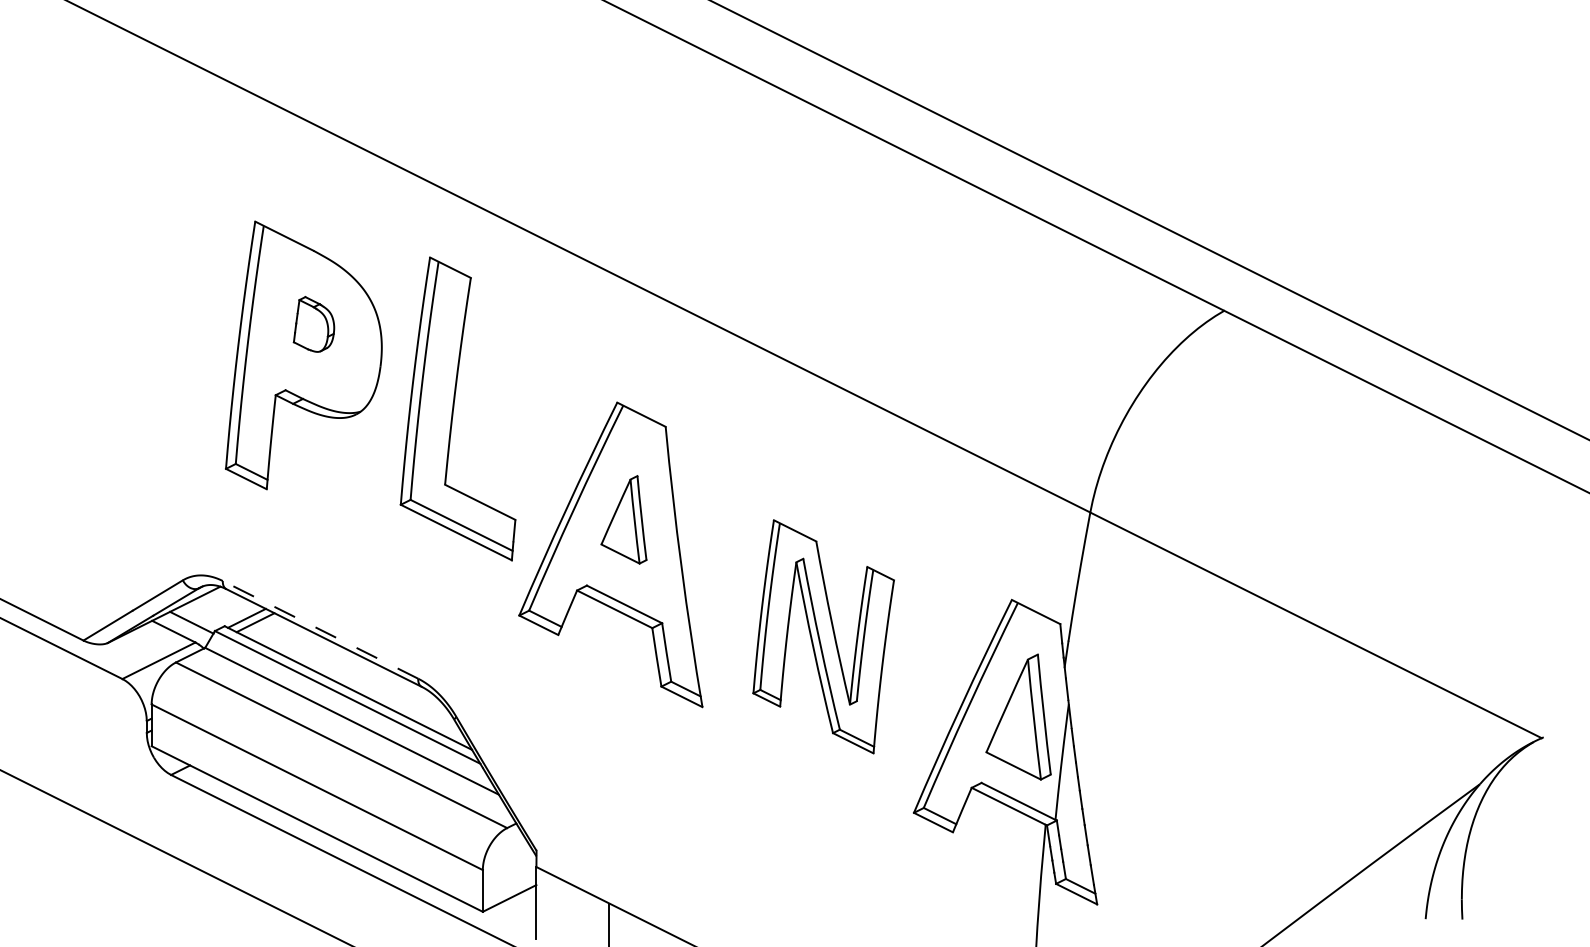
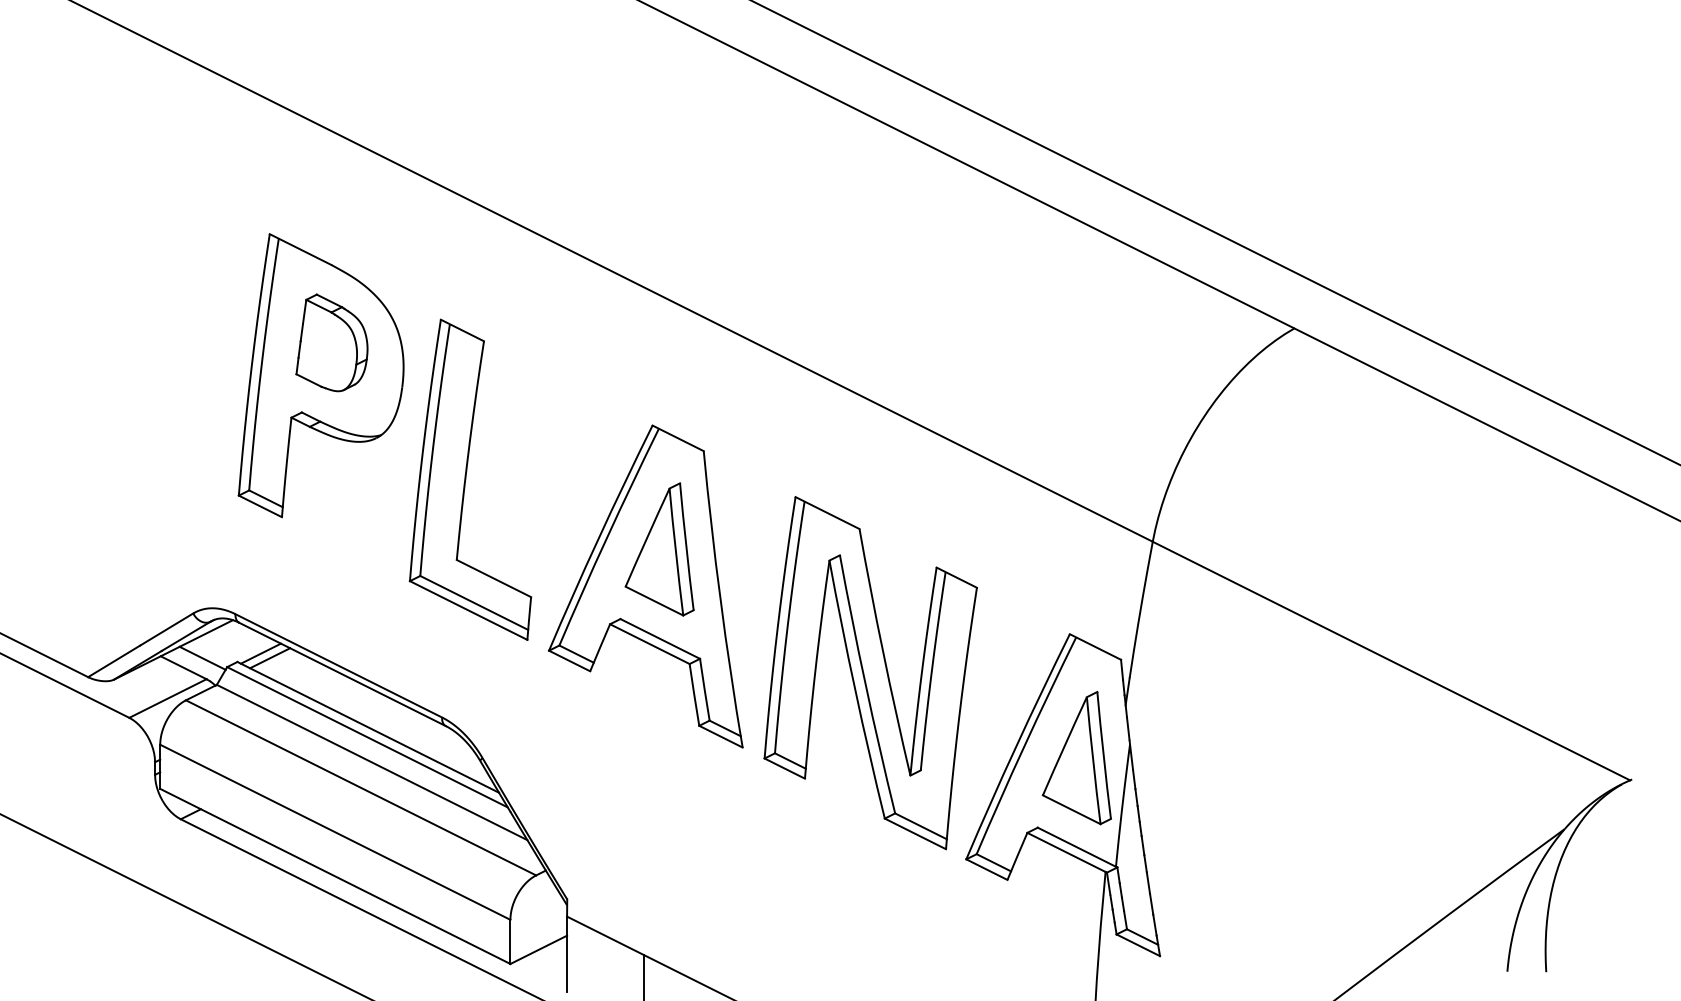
part: (313, 324) -> (331, 342), size x1.67
part: (457, 408) -> (469, 479), moved
part: (623, 519) -> (659, 549), size x1.43
line: (320, 629) -> (338, 665), dashed -> solid
part: (823, 636) -> (870, 672), size x1.43

